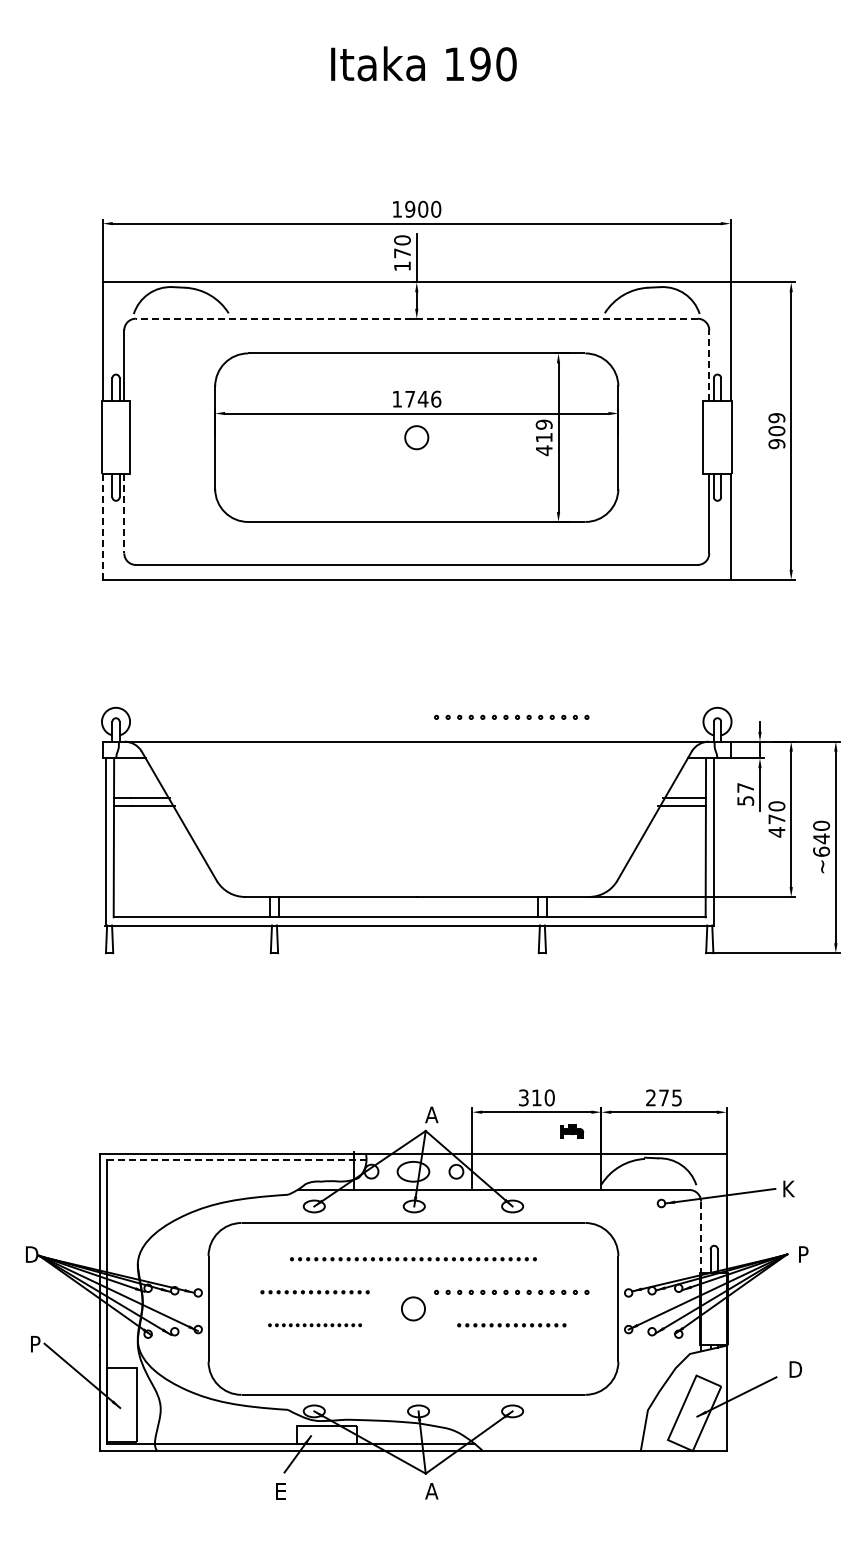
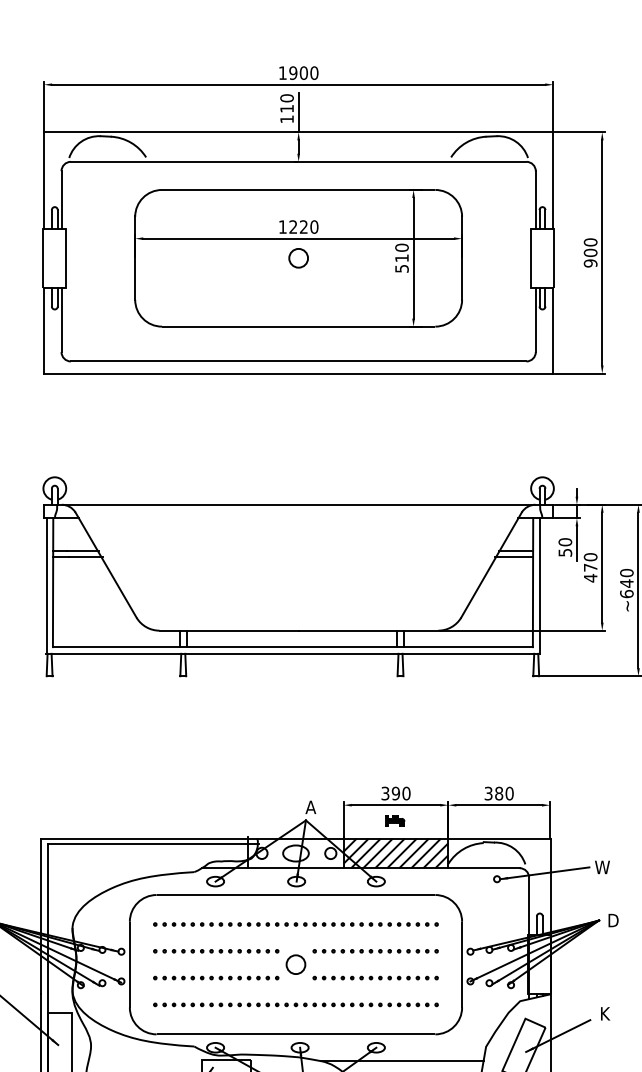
text: (402, 253) -> (287, 108), 170 -> 110
line: (416, 318) -> (298, 161), dashed -> solid
line: (709, 365) -> (536, 199), dashed -> solid
text: (423, 398) -> (304, 226), 1746 -> 1220
text: (776, 418) -> (590, 242), 909 -> 900
text: (544, 437) -> (402, 258), 419 -> 510
line: (124, 513) -> (61, 319), dashed -> solid
line: (102, 526) -> (43, 330), dashed -> solid
part: (511, 716) -> (375, 484), removed
text: (745, 787) -> (565, 541), 57 -> 50
text: (536, 1097) -> (395, 793), 310 -> 390
text: (664, 1097) -> (499, 793), 275 -> 380
part: (572, 1131) -> (395, 820), moved
line: (237, 1160) -> (153, 844), dashed -> solid
hatch: (536, 1171) -> (395, 853), added
text: (791, 1188) -> (602, 867), K -> W
line: (700, 1237) -> (528, 906), dashed -> solid
text: (806, 1254) -> (614, 920), P -> D
part: (413, 1258) -> (296, 923), size x1.43
part: (314, 1291) -> (215, 950), size x1.43
part: (314, 1324) -> (215, 977), size x1.67
part: (511, 1324) -> (375, 977), size x1.43
part: (413, 1358) -> (296, 1004), added
text: (796, 1369) -> (606, 1013), D -> K
line: (544, 1427) -> (402, 1060), added

